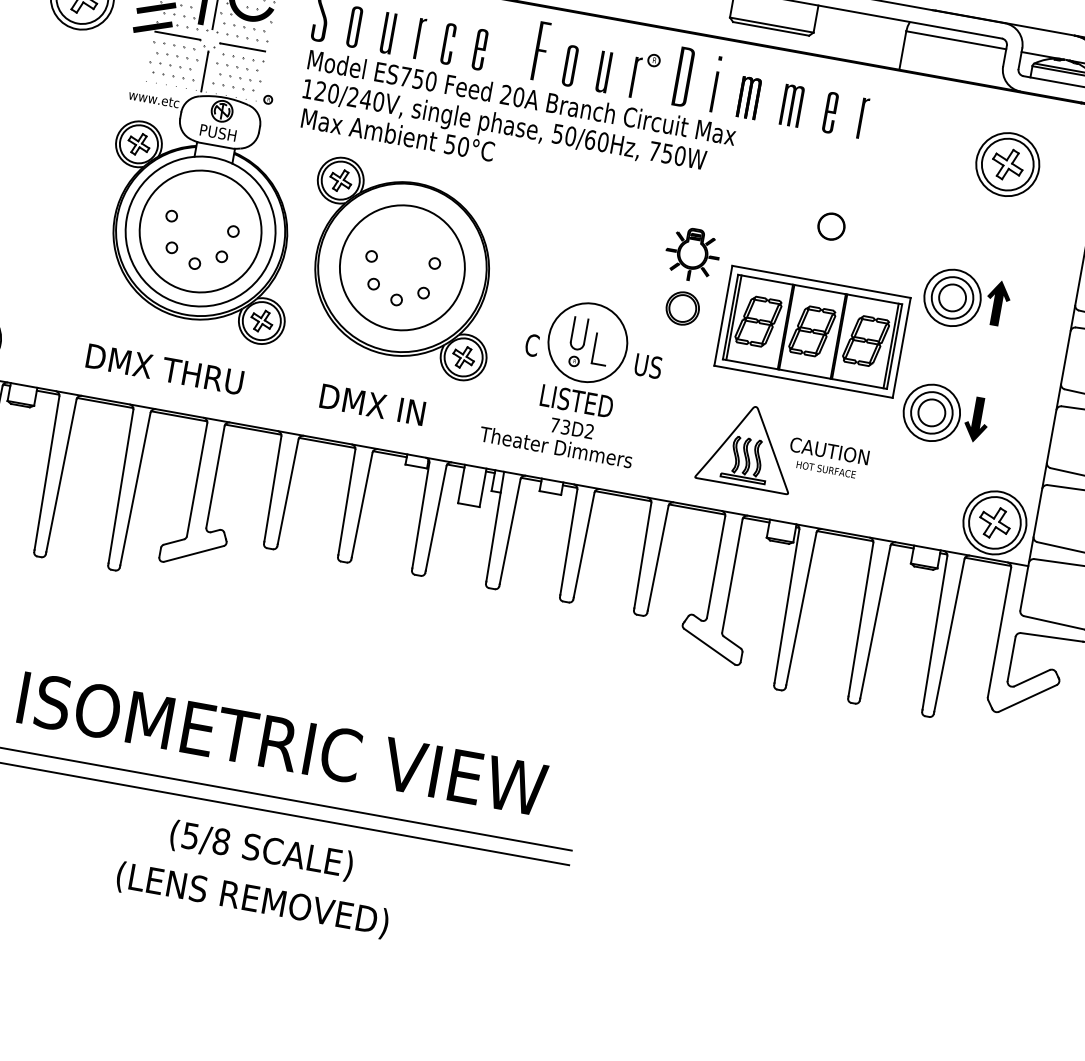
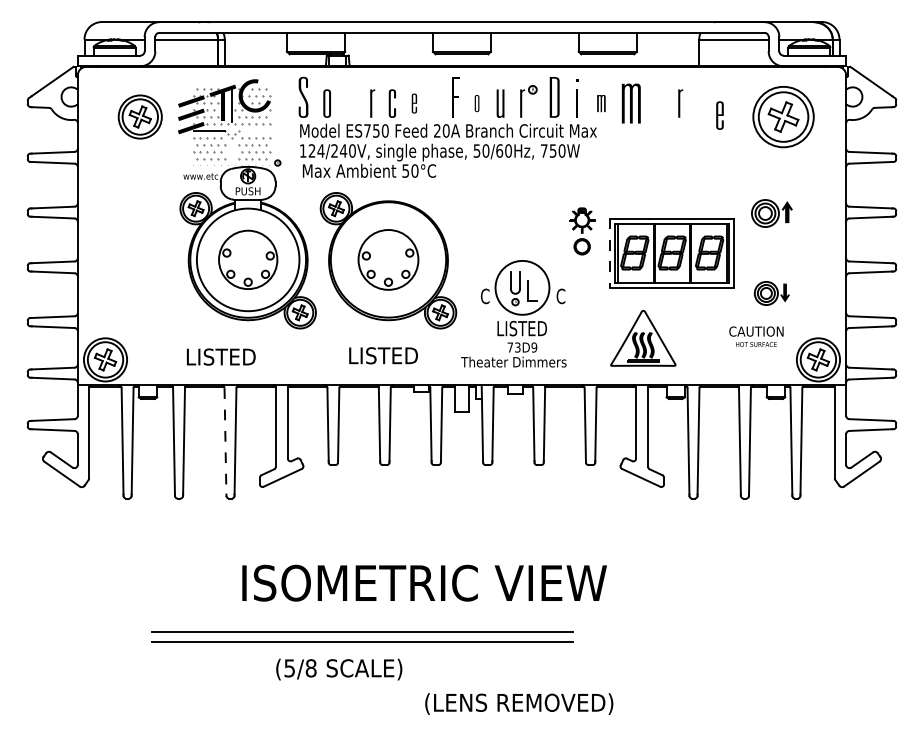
fill: (388, 33) -> (350, 103), removed
line: (241, 46) -> (253, 130), removed
part: (480, 49) -> (414, 103), size x0.7
part: (569, 65) -> (476, 103), size x0.6
line: (204, 71) -> (231, 151), removed
text: (332, 92) -> (320, 150), 120/240V, -> 124/240V,
part: (749, 97) -> (601, 103), size x0.6
part: (790, 105) -> (630, 103), size x1.4
part: (829, 112) -> (719, 115), moved
part: (1007, 163) -> (783, 116), size x1.4
circle: (831, 227) -> (672, 180), removed
circle: (199, 230) -> (247, 259), size x0.7
circle: (402, 267) -> (388, 259), size x0.7
part: (687, 276) -> (581, 231), size x0.7
part: (965, 300) -> (771, 213), size x0.7
line: (723, 316) -> (610, 253), solid -> dashed
text: (647, 366) -> (565, 296), US -> C
text: (165, 368) -> (241, 356), DMX THRU -> LISTED
text: (373, 404) -> (385, 355), DMX IN -> LISTED
part: (944, 415) -> (771, 293), size x0.6
text: (589, 431) -> (534, 347), 73D2 -> 73D9
text: (828, 458) -> (756, 336), moved
line: (120, 486) -> (225, 441), solid -> dashed
text: (282, 743) -> (424, 582), moved
text: (261, 850) -> (339, 669), moved
text: (253, 899) -> (519, 703), moved

